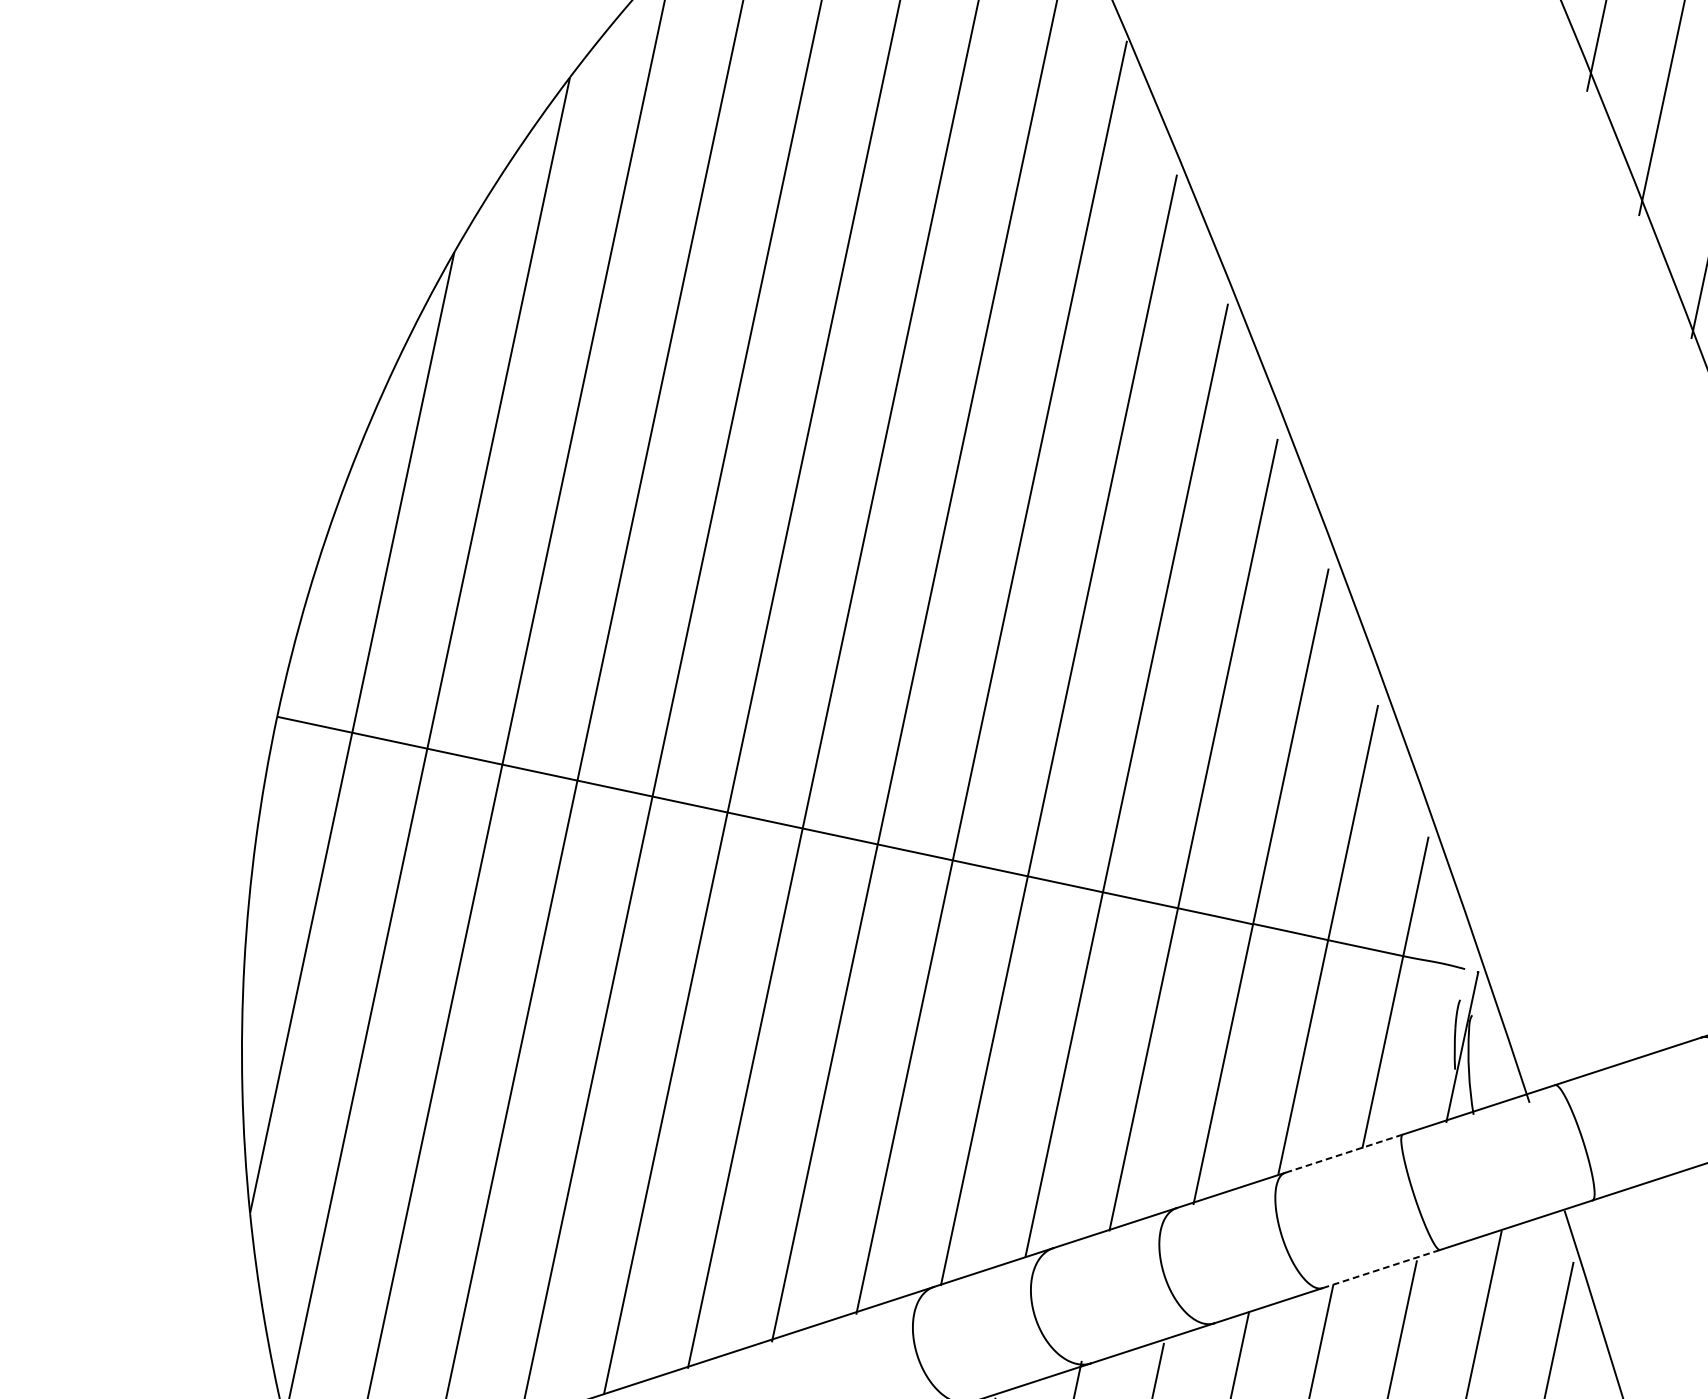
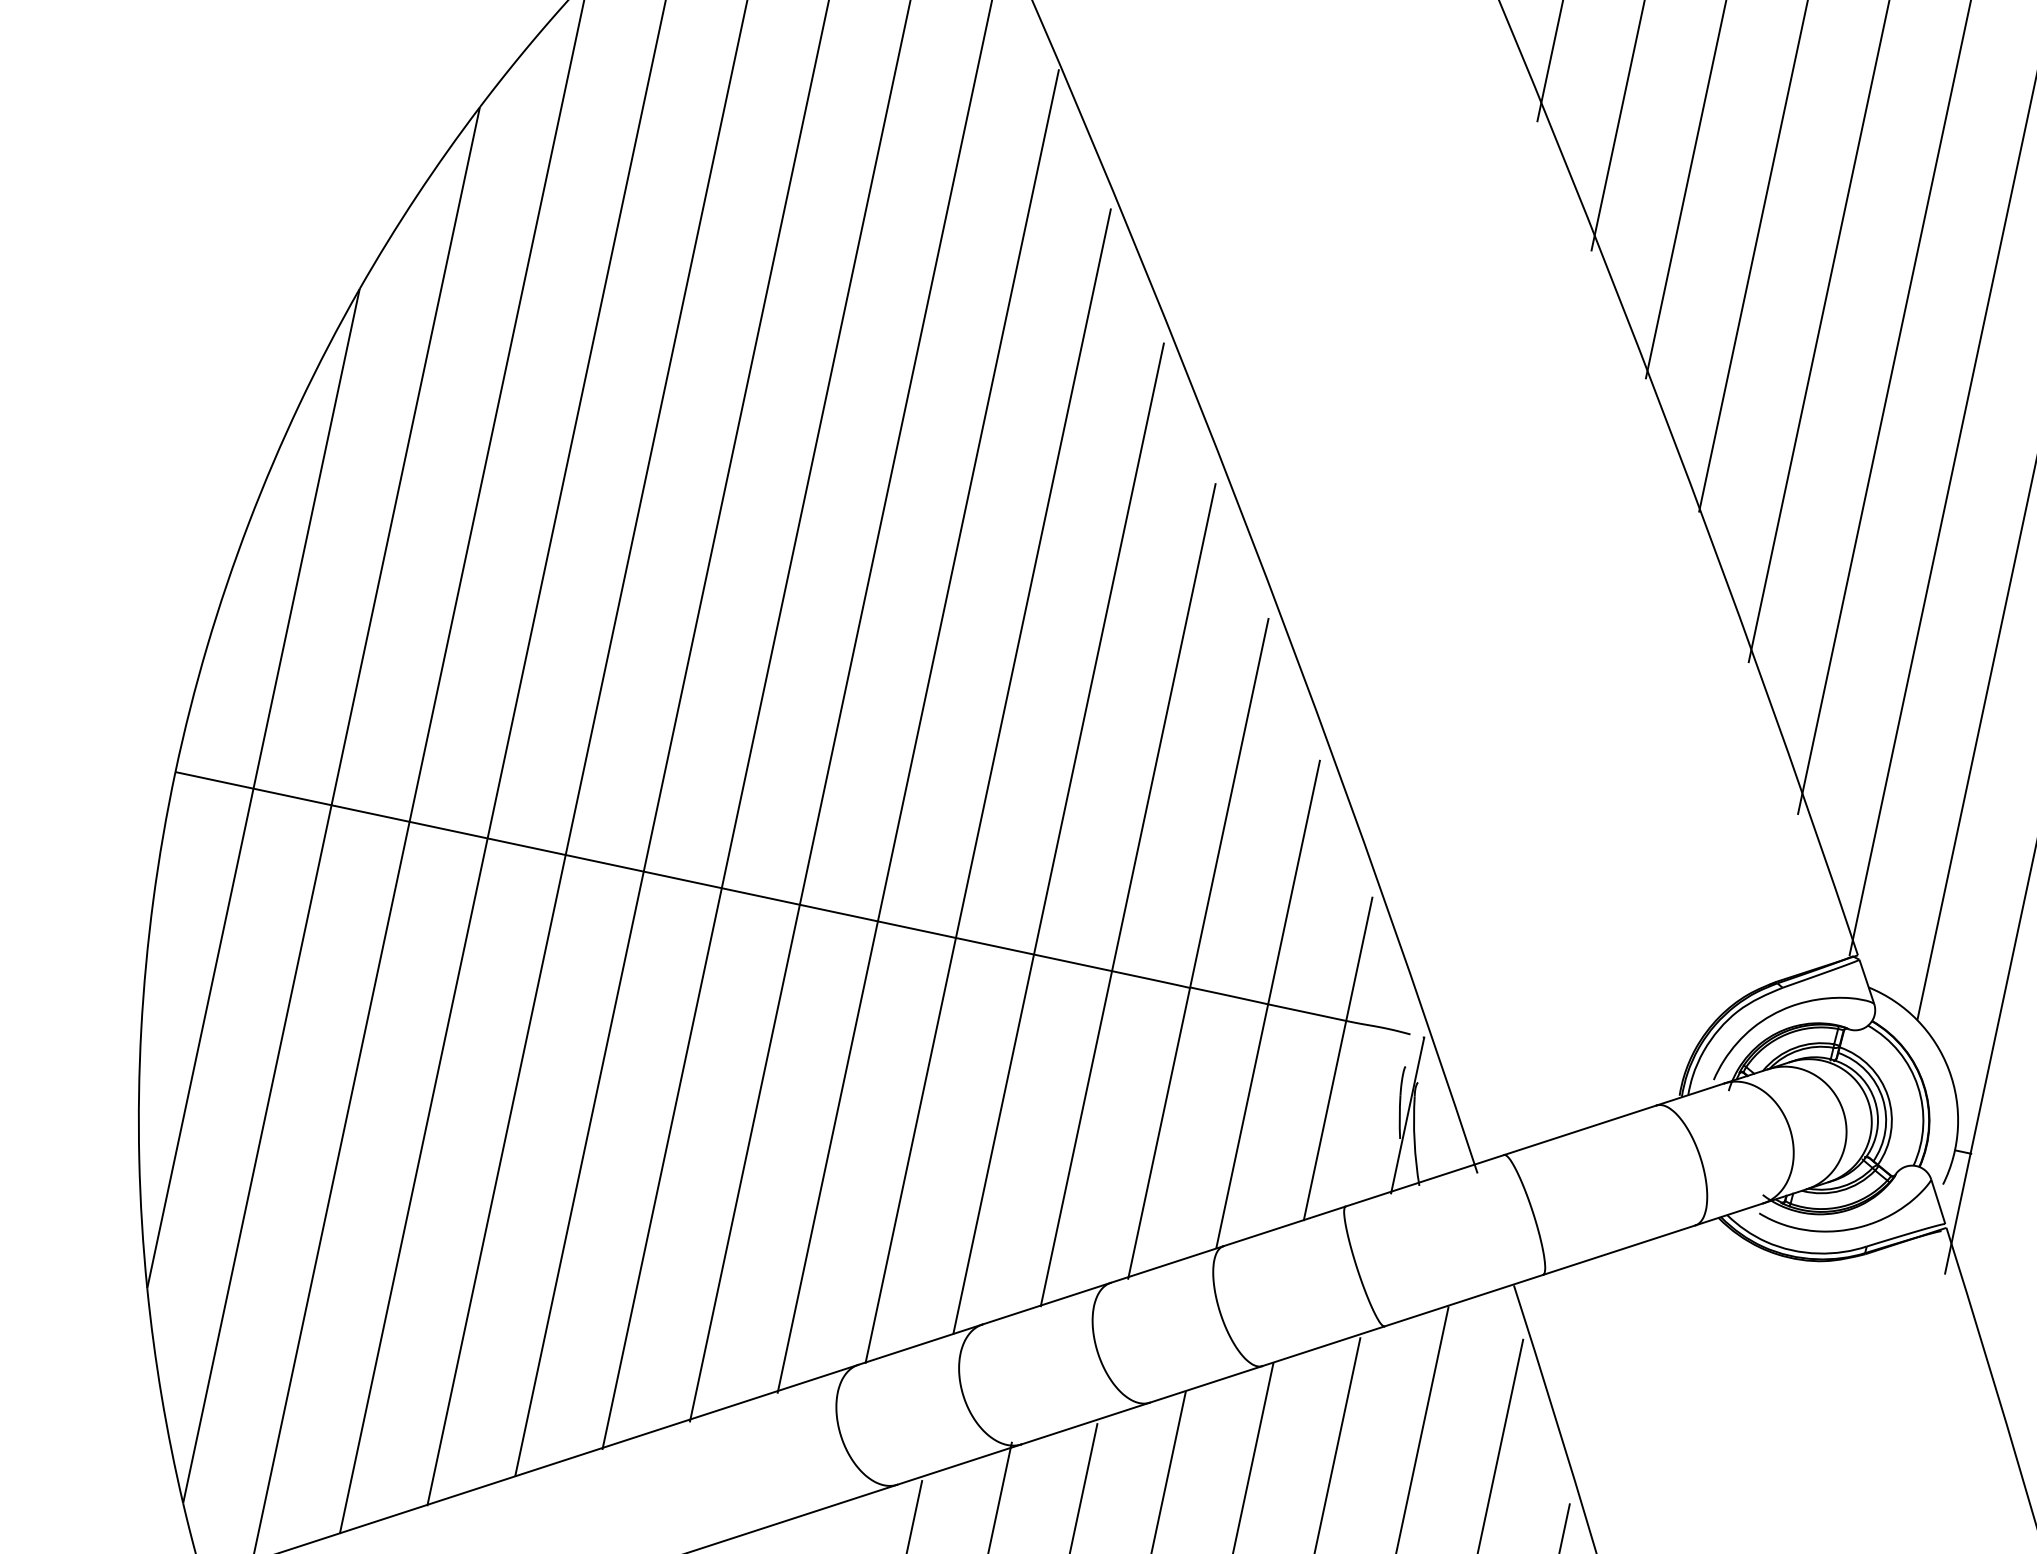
line: (1343, 1153) -> (1284, 1226), dashed -> solid
line: (1381, 1269) -> (1323, 1346), dashed -> solid

